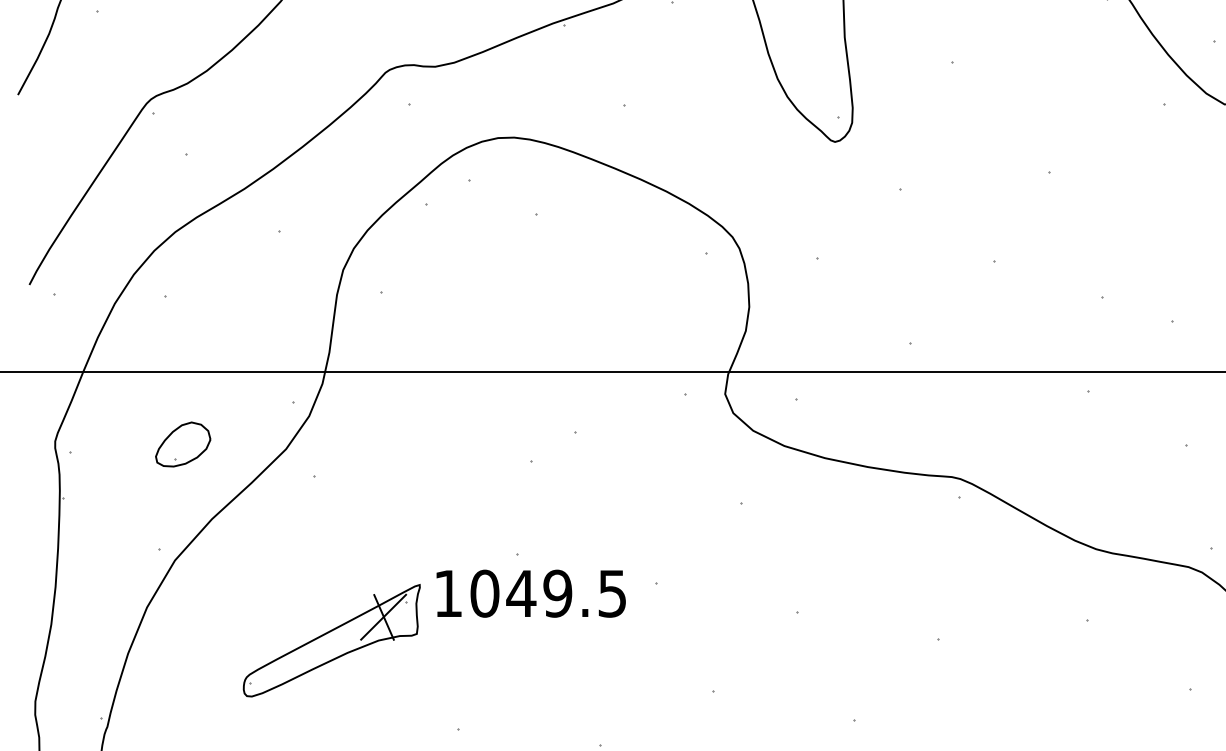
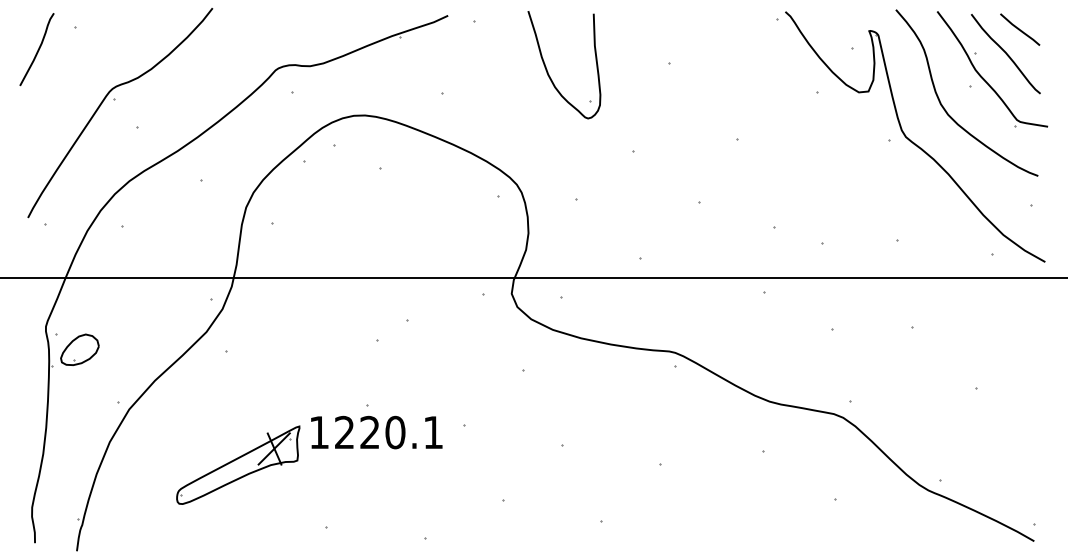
part: (182, 444) -> (79, 349), moved
text: (547, 593) -> (388, 432), 1049.5 -> 1220.1

